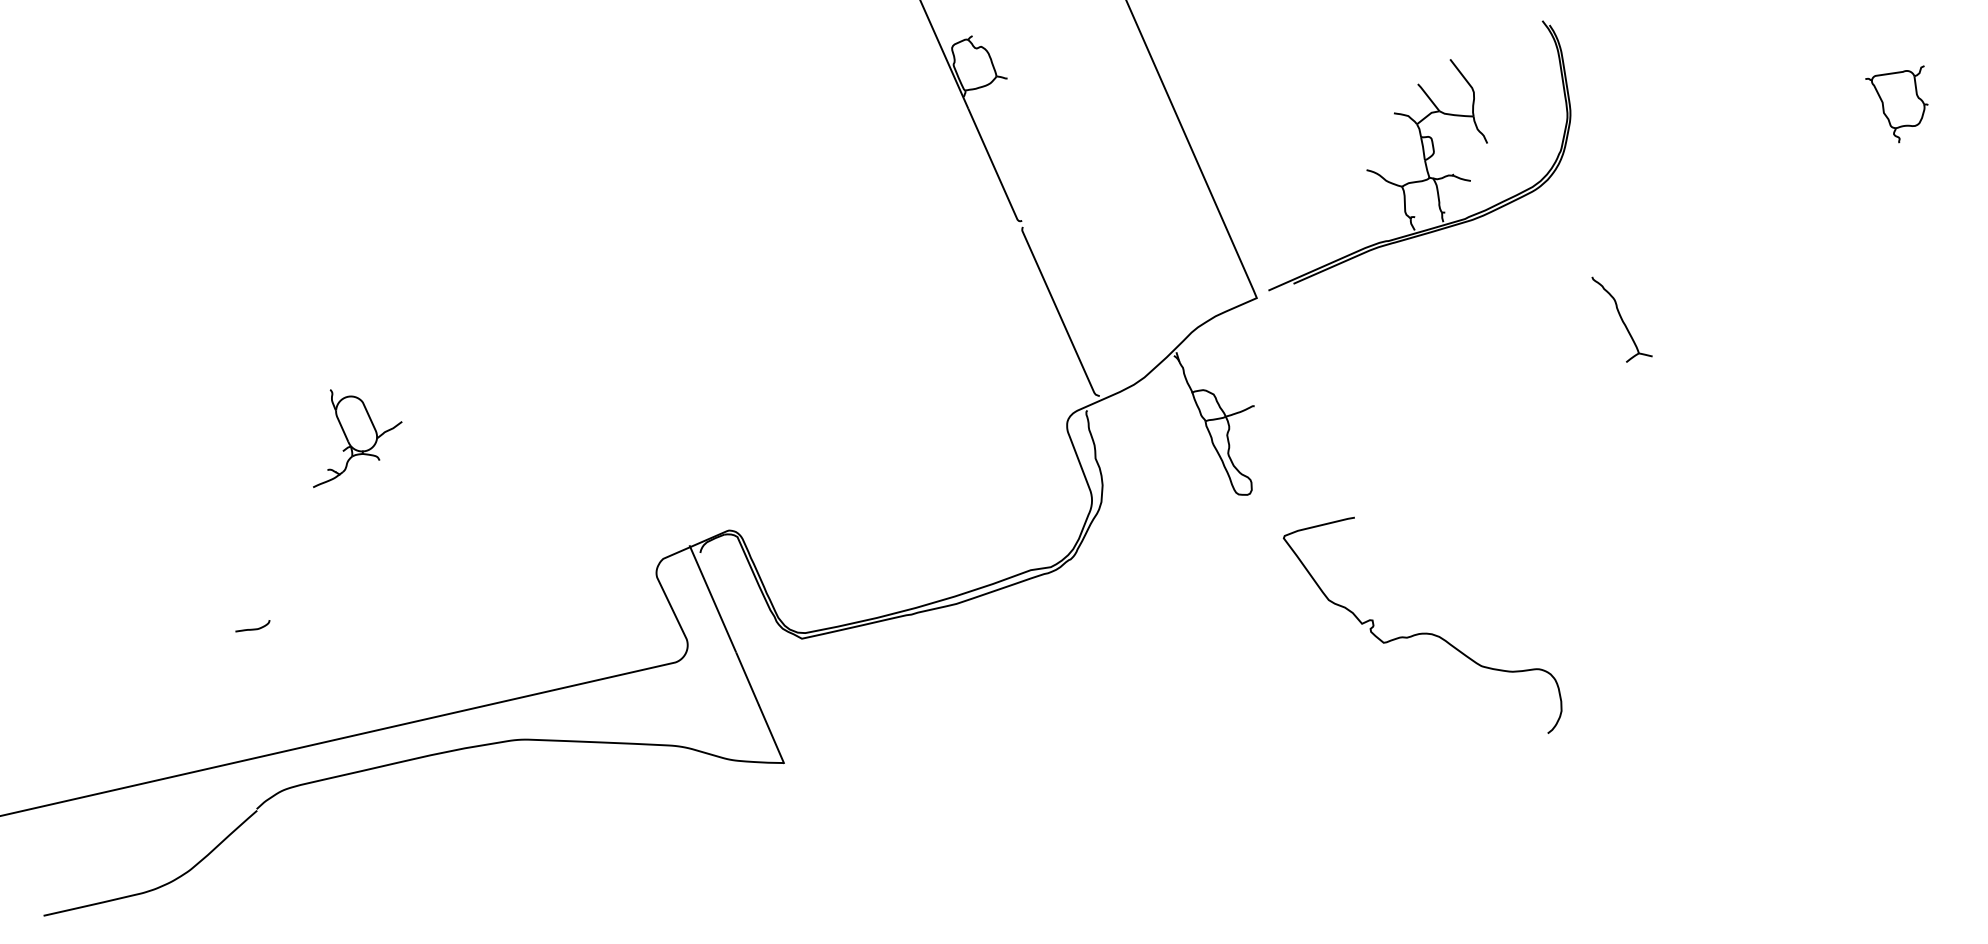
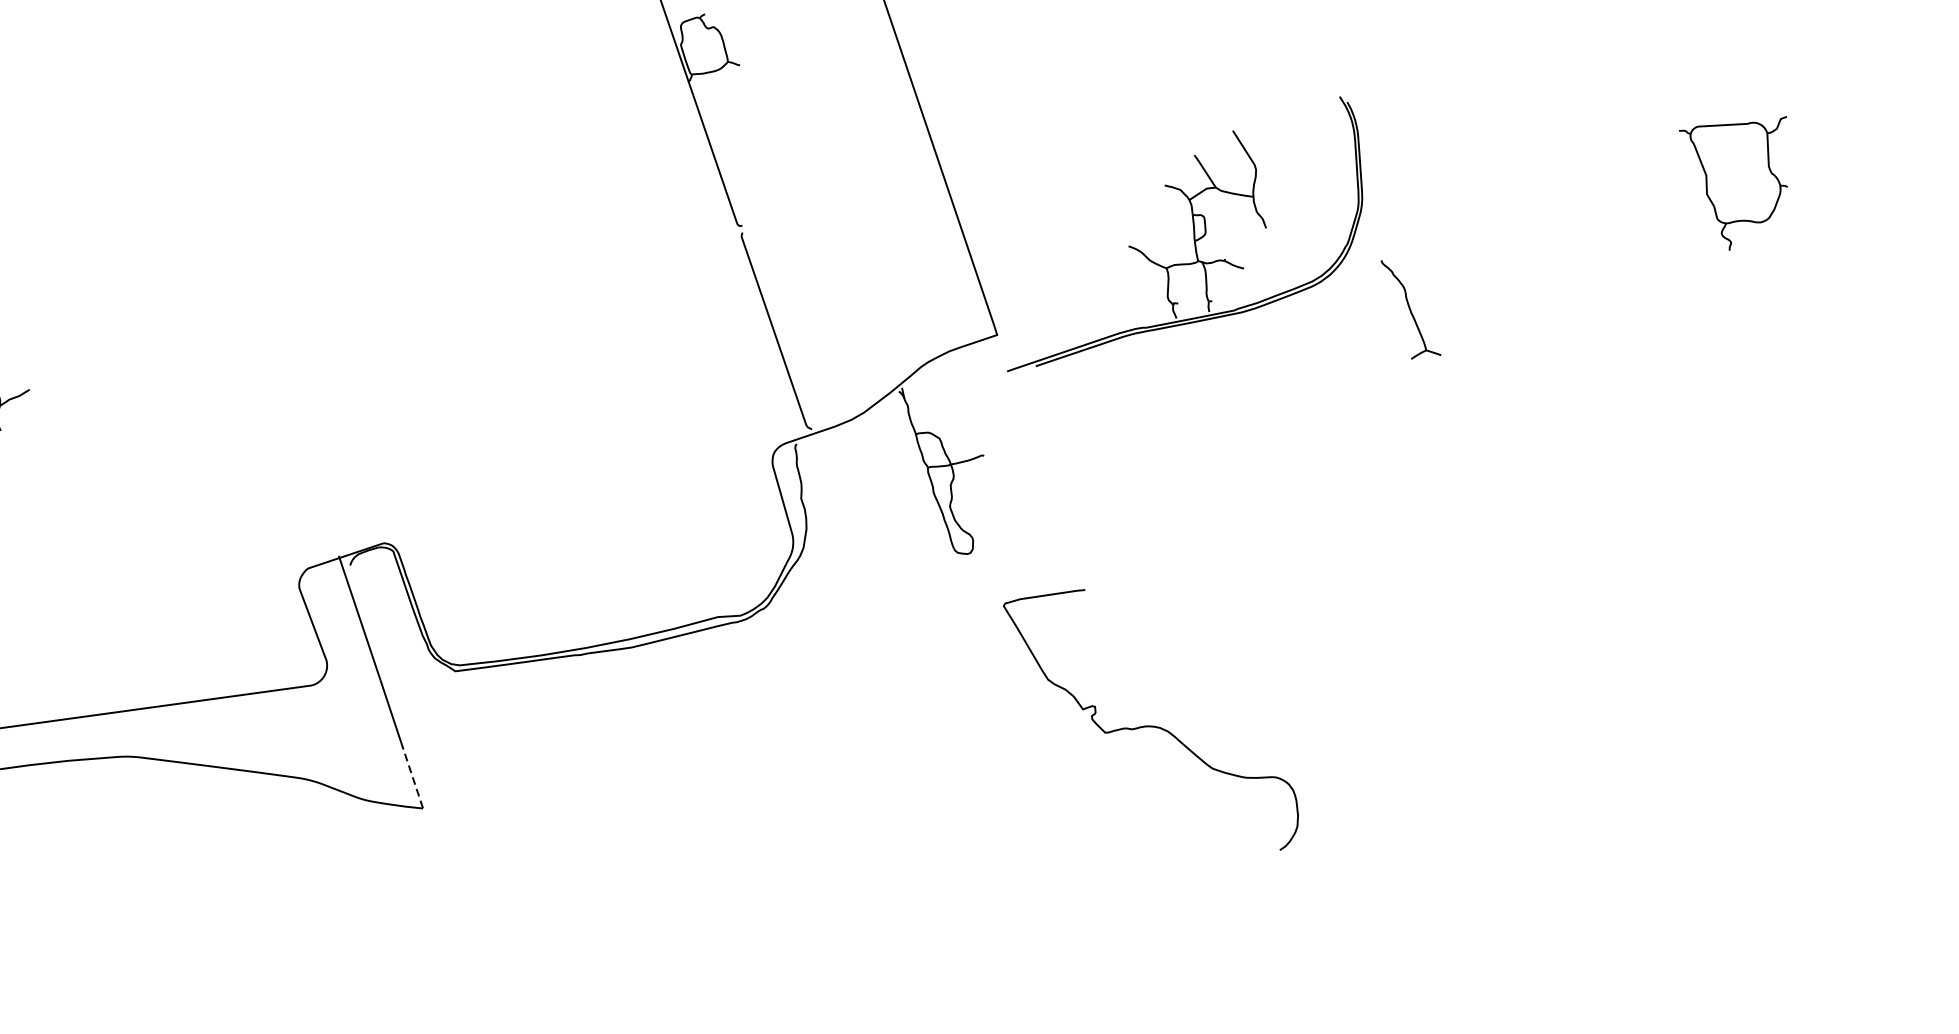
part: (1896, 104) -> (1731, 181), size x1.6
part: (1419, 155) -> (1189, 235), moved
part: (1621, 319) -> (1410, 310), moved
line: (771, 734) -> (411, 775), solid -> dashed

